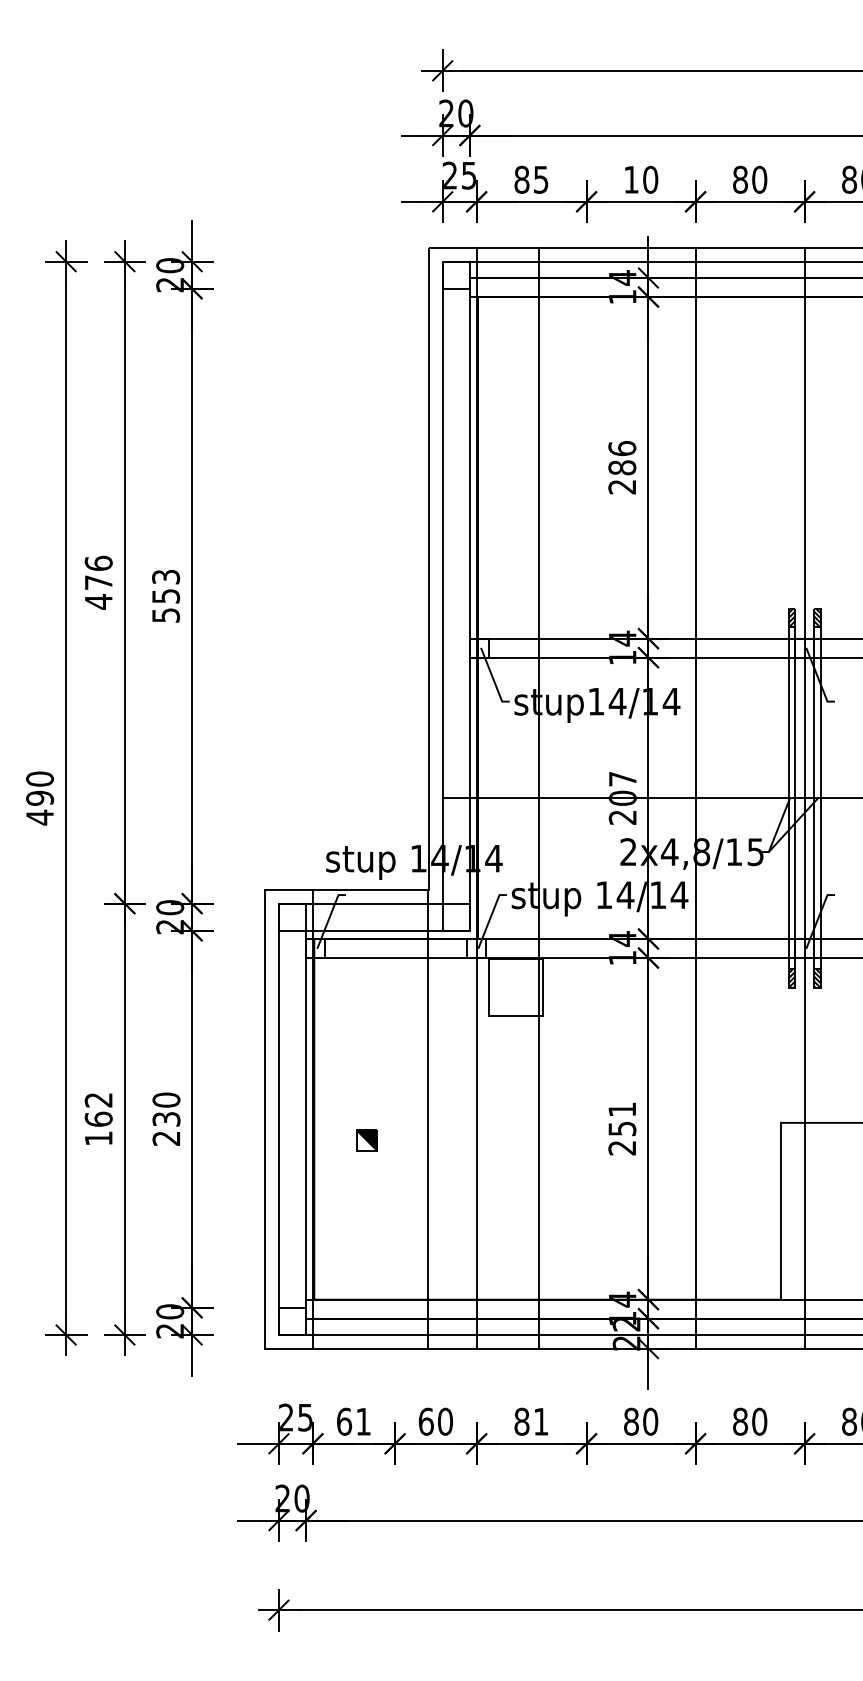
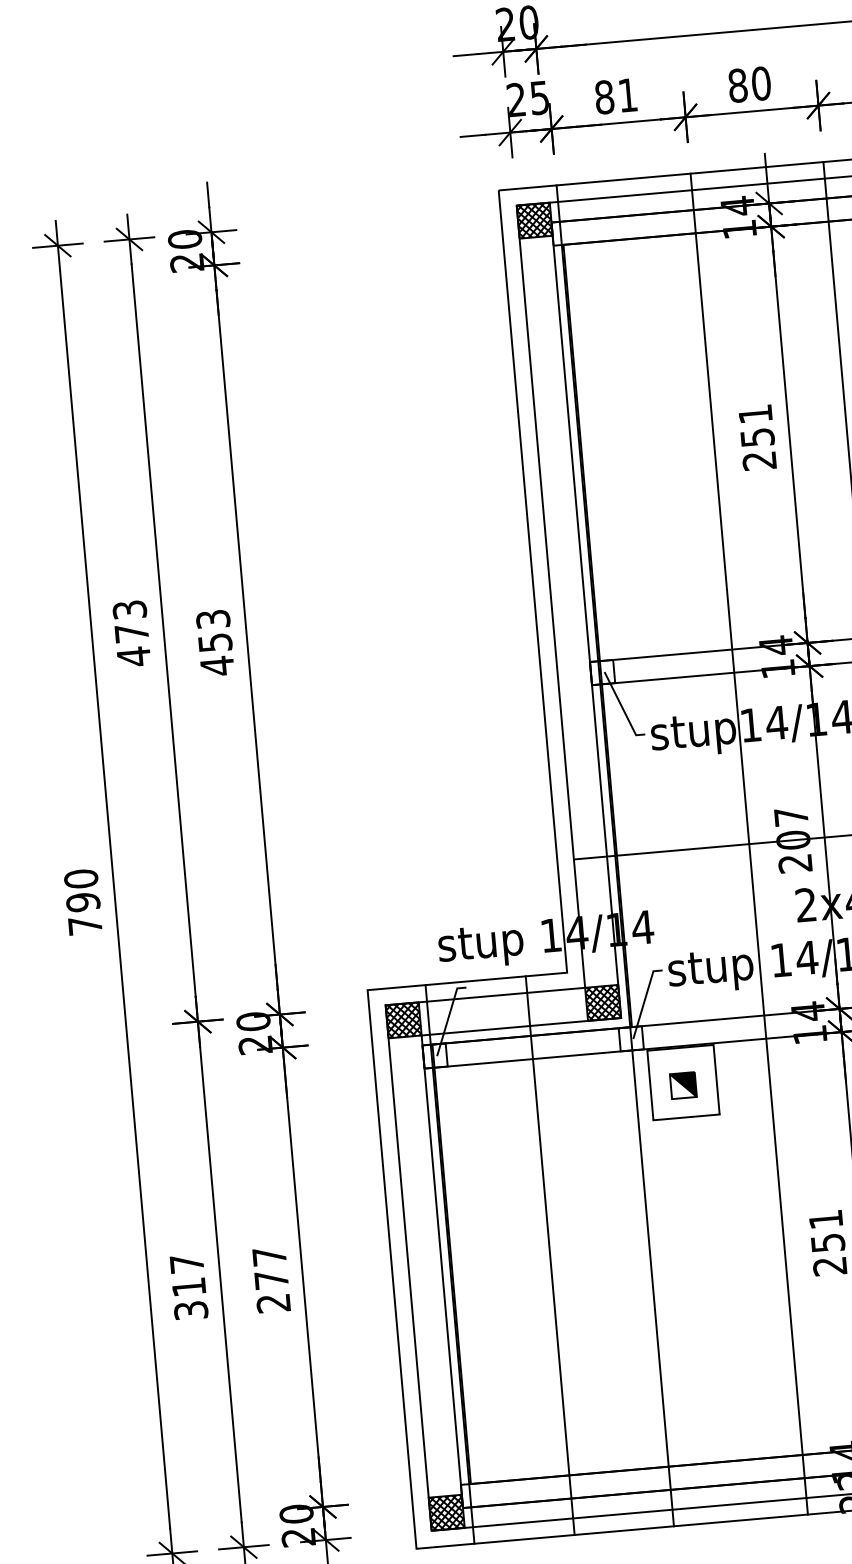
text: (541, 179) -> (628, 94), 85 -> 81
text: (631, 179) -> (737, 85), 10 -> 80
hatch: (455, 274) -> (533, 219), added
text: (622, 458) -> (756, 426), 286 -> 251
text: (98, 562) -> (129, 608), 476 -> 473
text: (166, 615) -> (217, 666), 553 -> 453
line: (538, 798) -> (749, 844), moved
text: (39, 817) -> (84, 925), 490 -> 790
hatch: (292, 916) -> (403, 1019), added
hatch: (455, 916) -> (602, 1002), added
text: (166, 1109) -> (270, 1268), 230 -> 277
text: (98, 1119) -> (188, 1287), 162 -> 317
line: (428, 1119) -> (550, 1255), moved
part: (366, 1140) -> (683, 1085), moved
hatch: (292, 1321) -> (446, 1512), added

